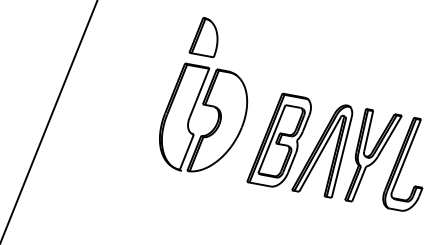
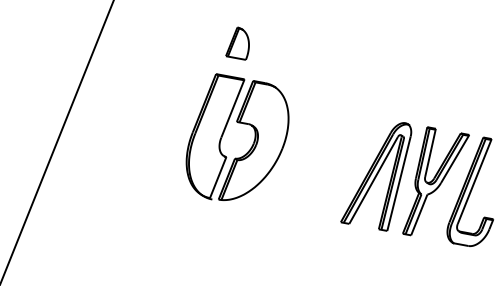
part: (203, 37) -> (237, 43), size x0.7
part: (278, 140) -> (325, 163), removed

